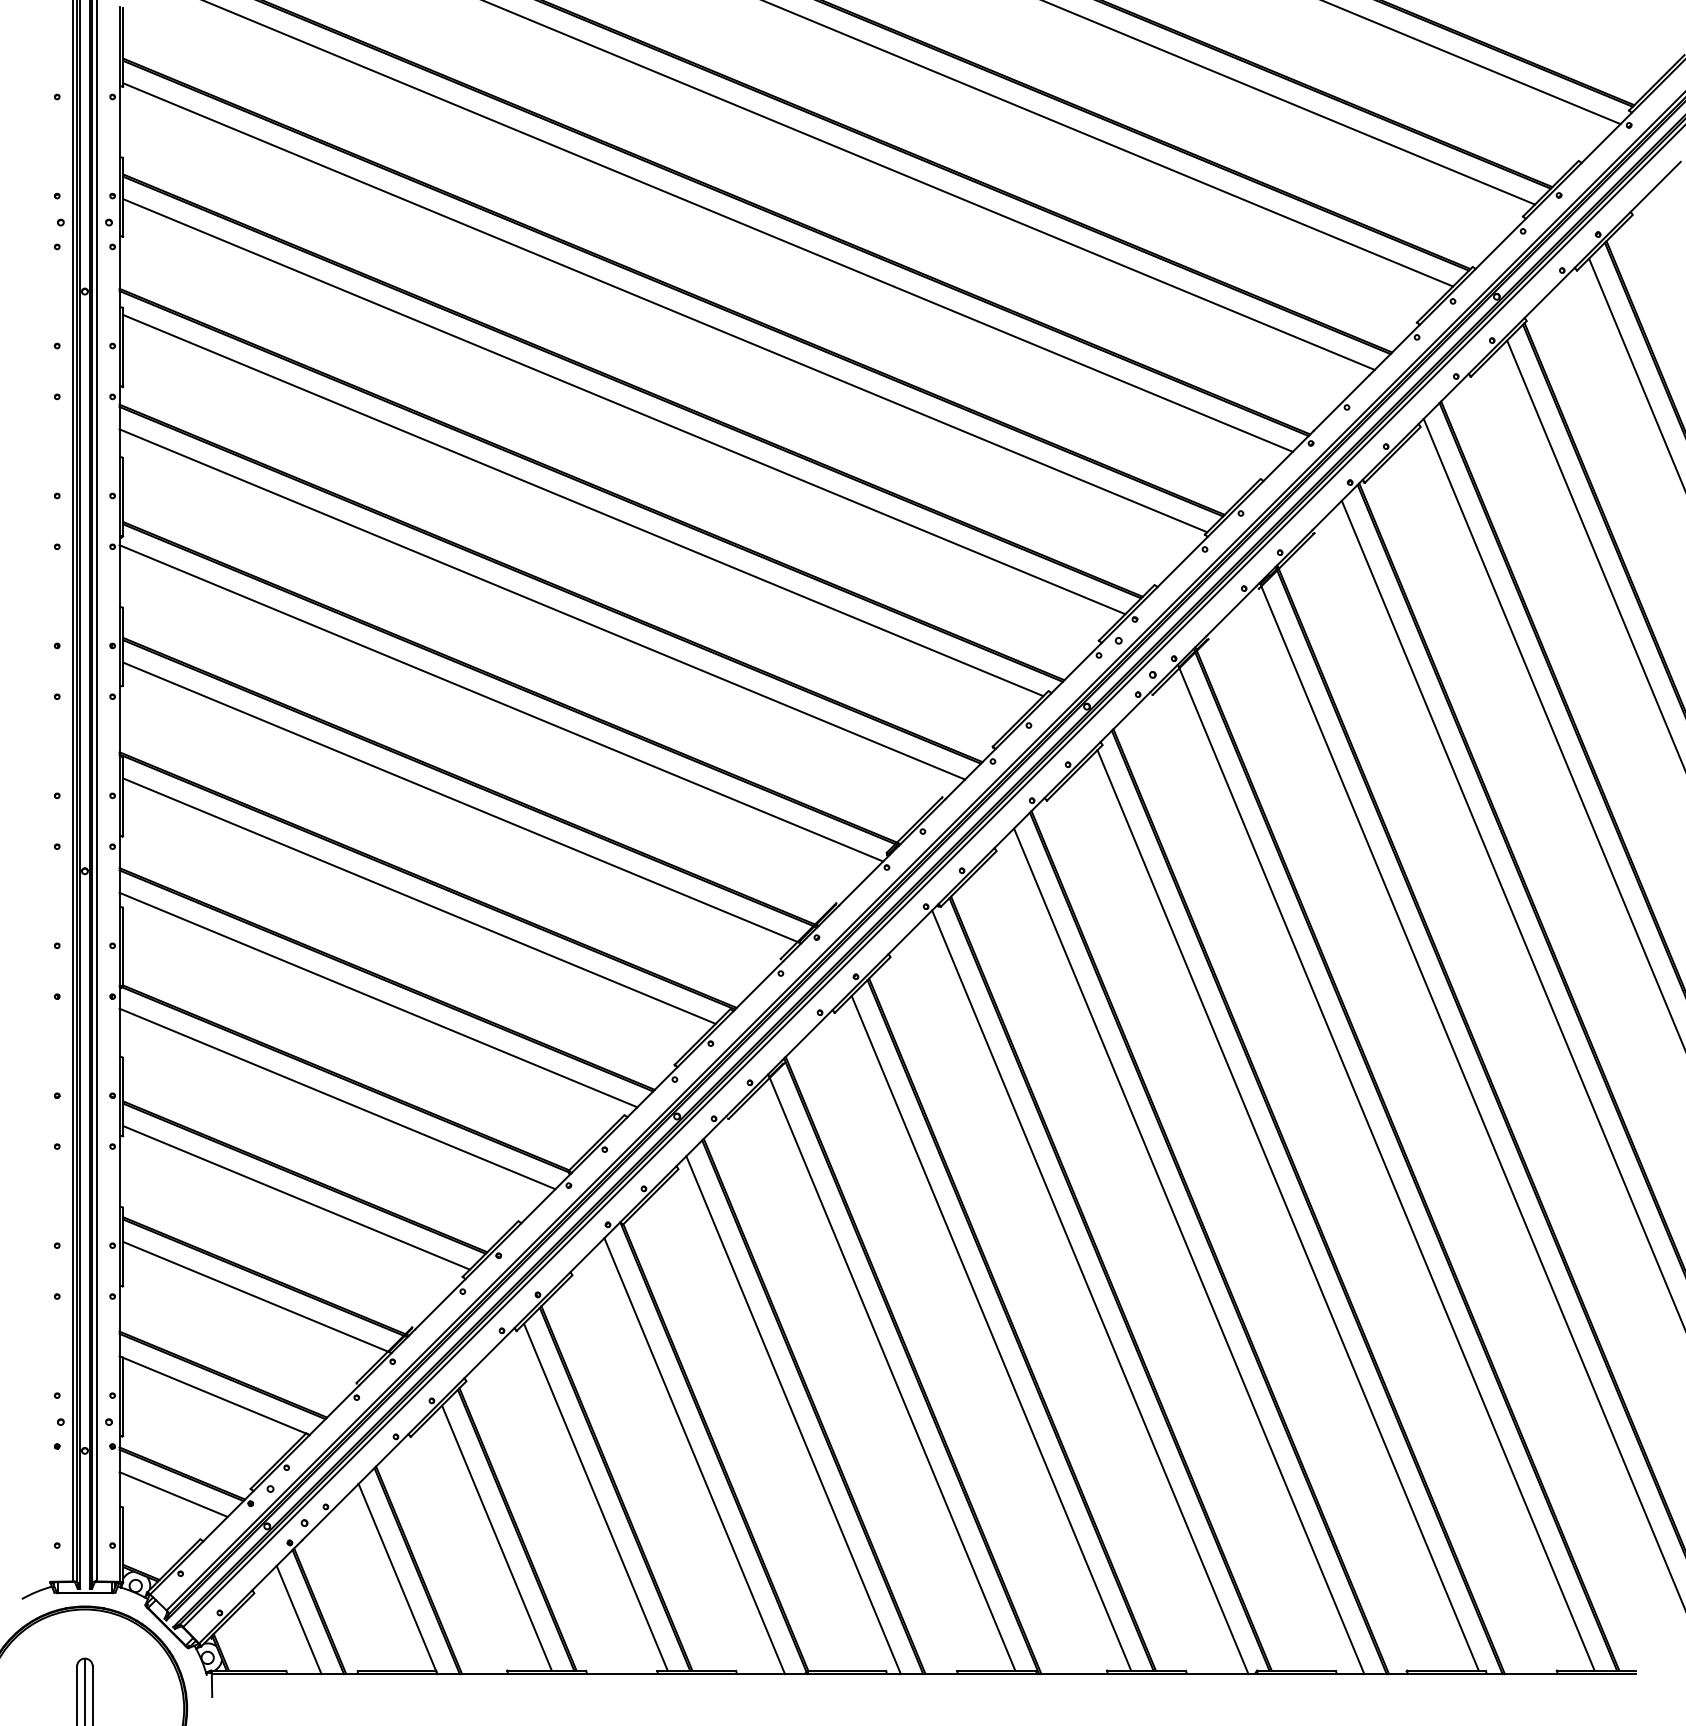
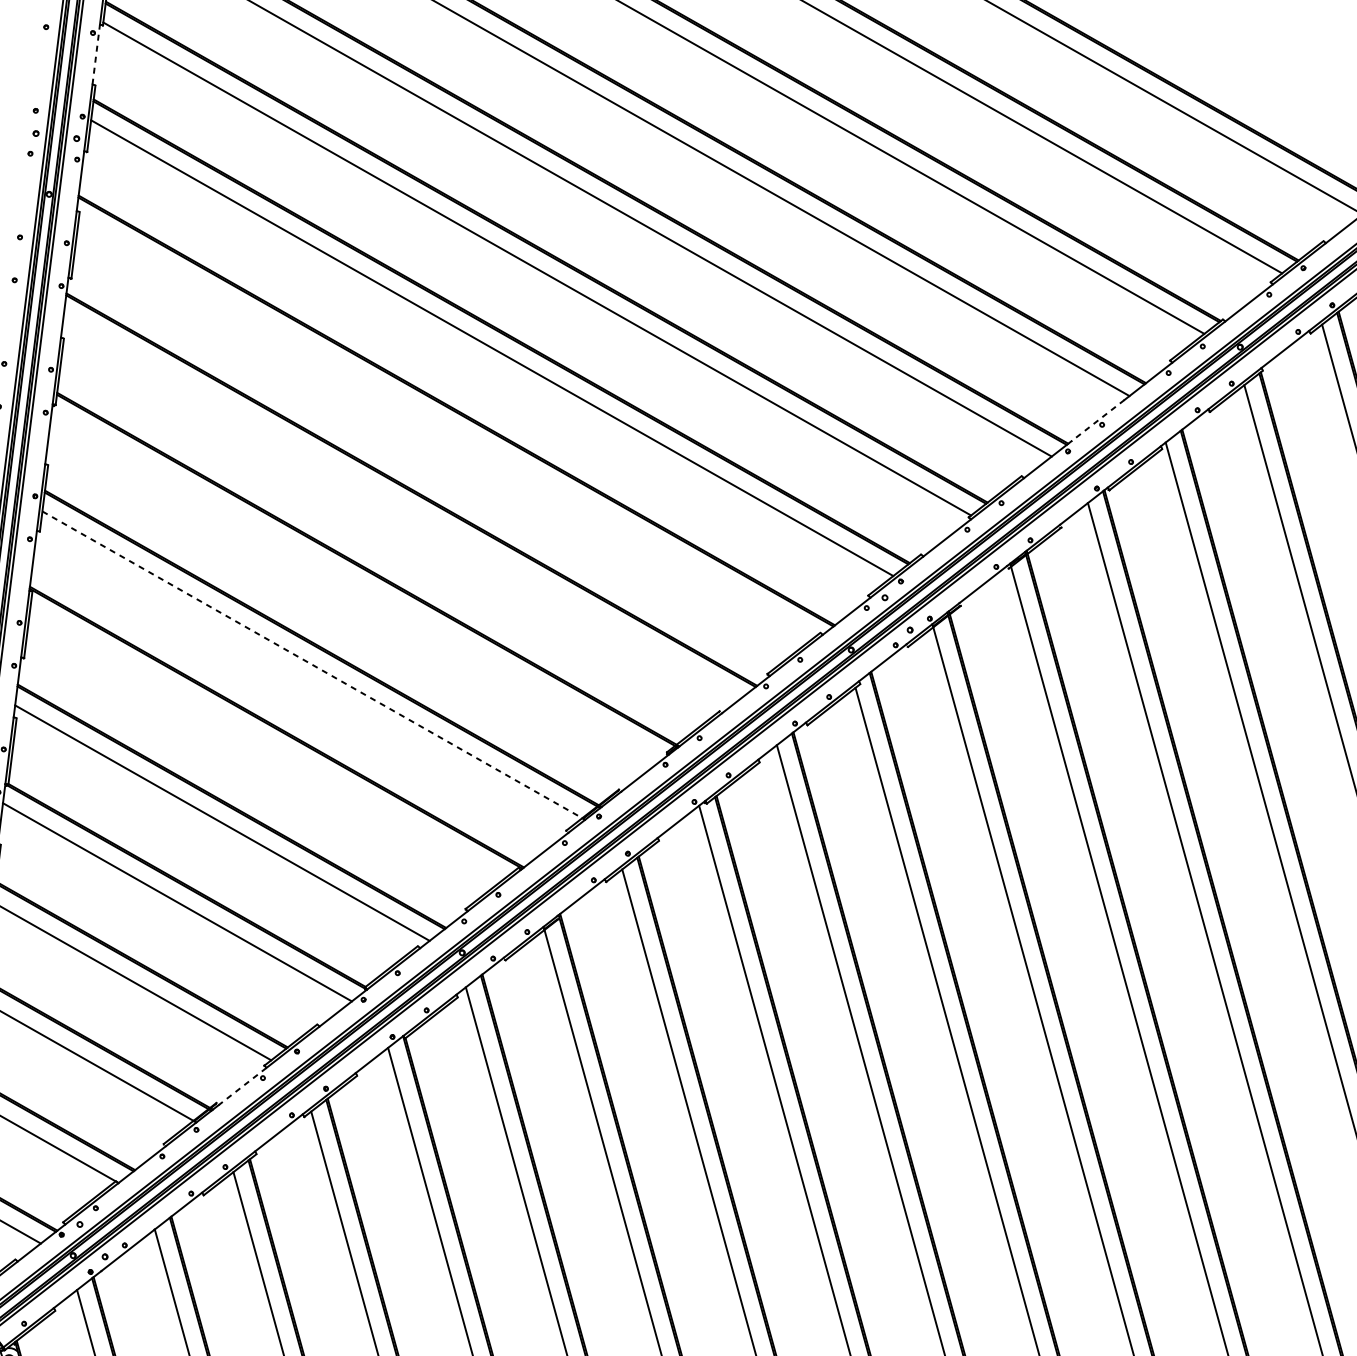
line: (119, 121) -> (96, 54), solid -> dashed
line: (1341, 403) -> (1097, 420), solid -> dashed
line: (583, 505) -> (447, 427), removed
line: (542, 604) -> (402, 506), removed
line: (501, 703) -> (357, 585), removed
line: (460, 802) -> (312, 665), solid -> dashed
line: (419, 900) -> (267, 743), removed
line: (440, 1304) -> (242, 1086), solid -> dashed

